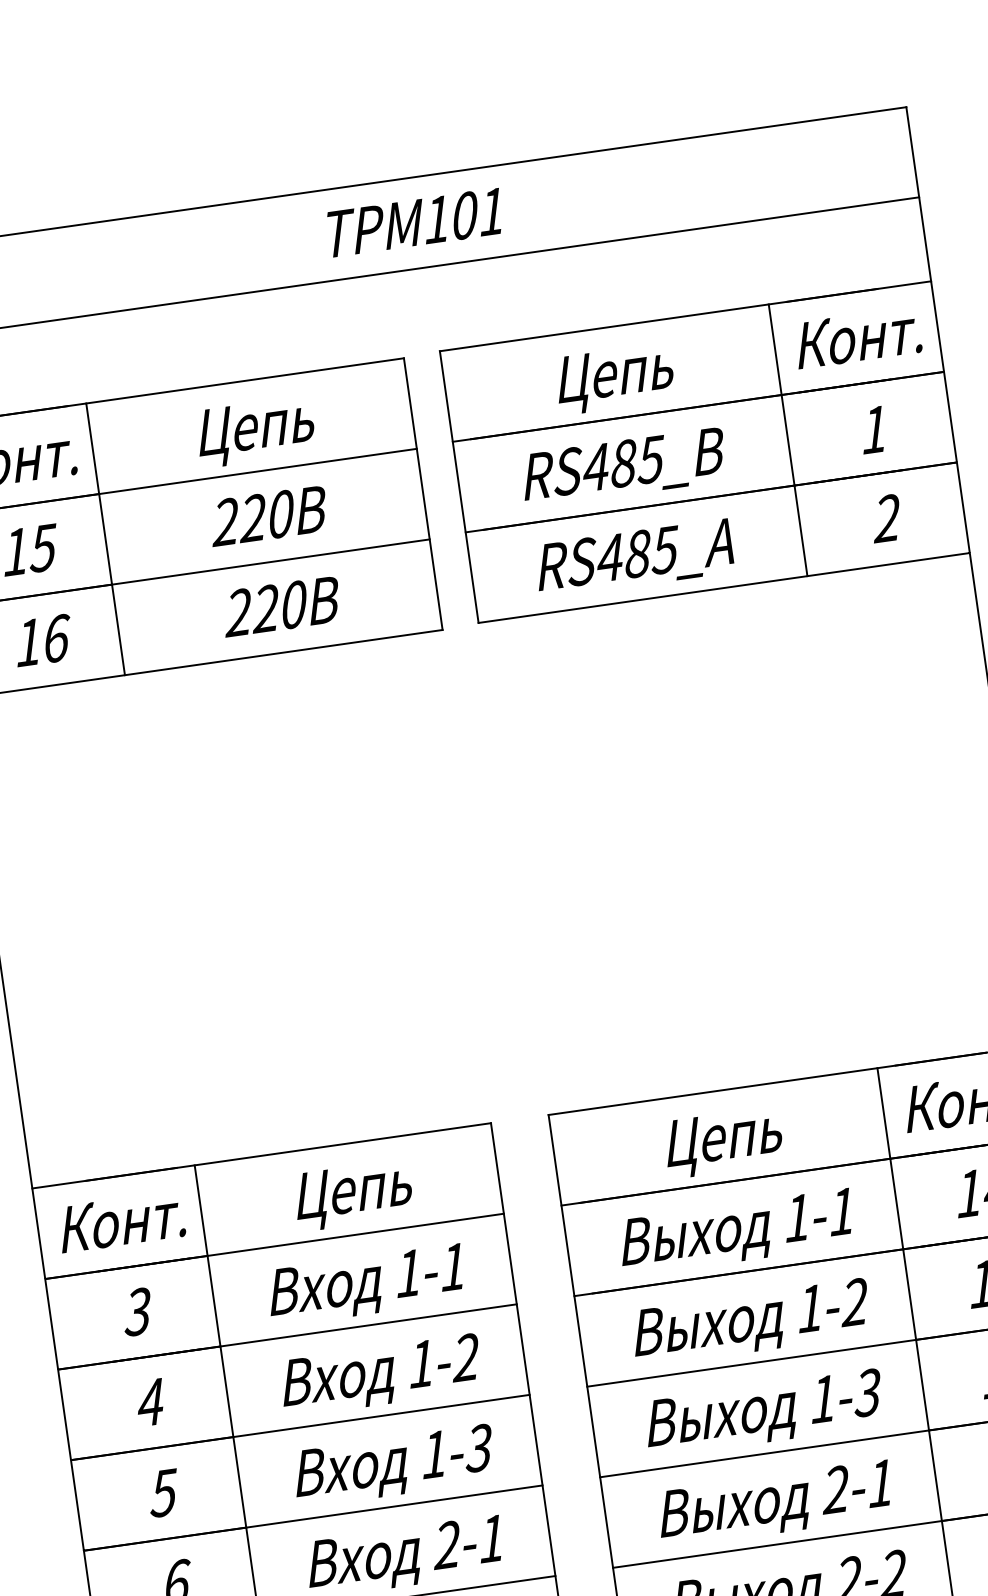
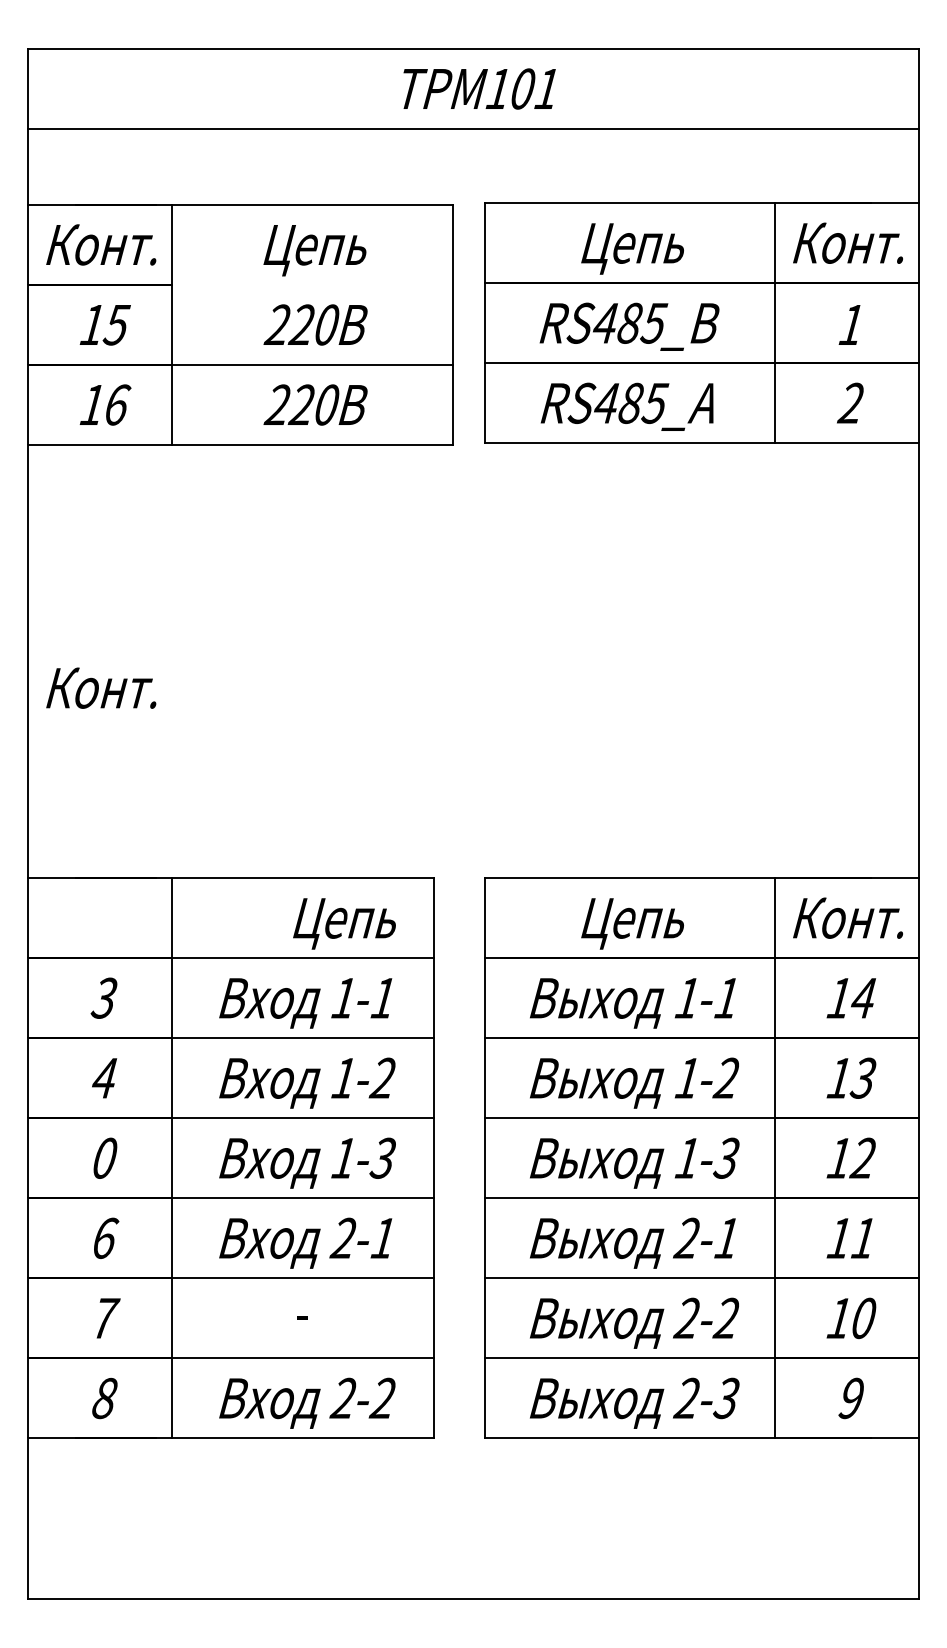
line: (257, 472) -> (311, 285), removed
text: (353, 1195) -> (344, 923), moved
text: (121, 1221) -> (101, 687), moved
text: (163, 1492) -> (104, 1157), 5 -> 0

